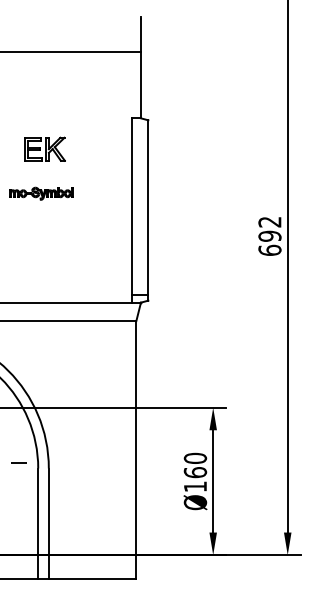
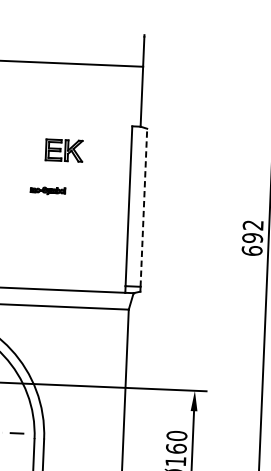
part: (44, 148) -> (64, 149), moved
part: (41, 193) -> (47, 190), size x0.6
line: (148, 207) -> (144, 207), solid -> dashed

